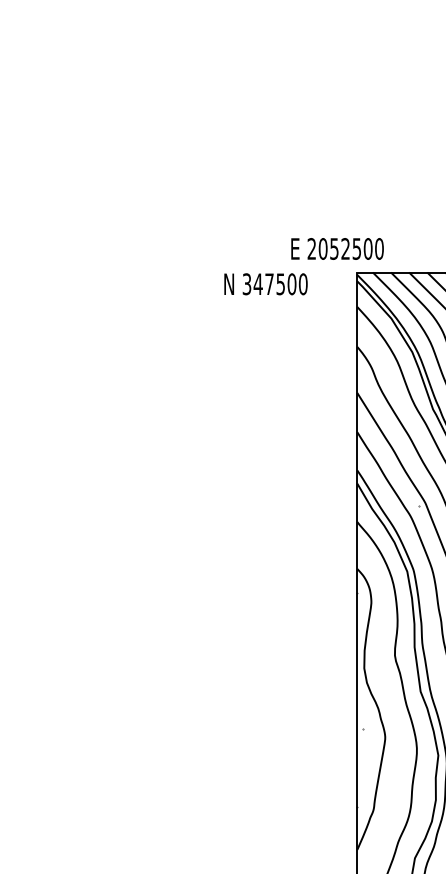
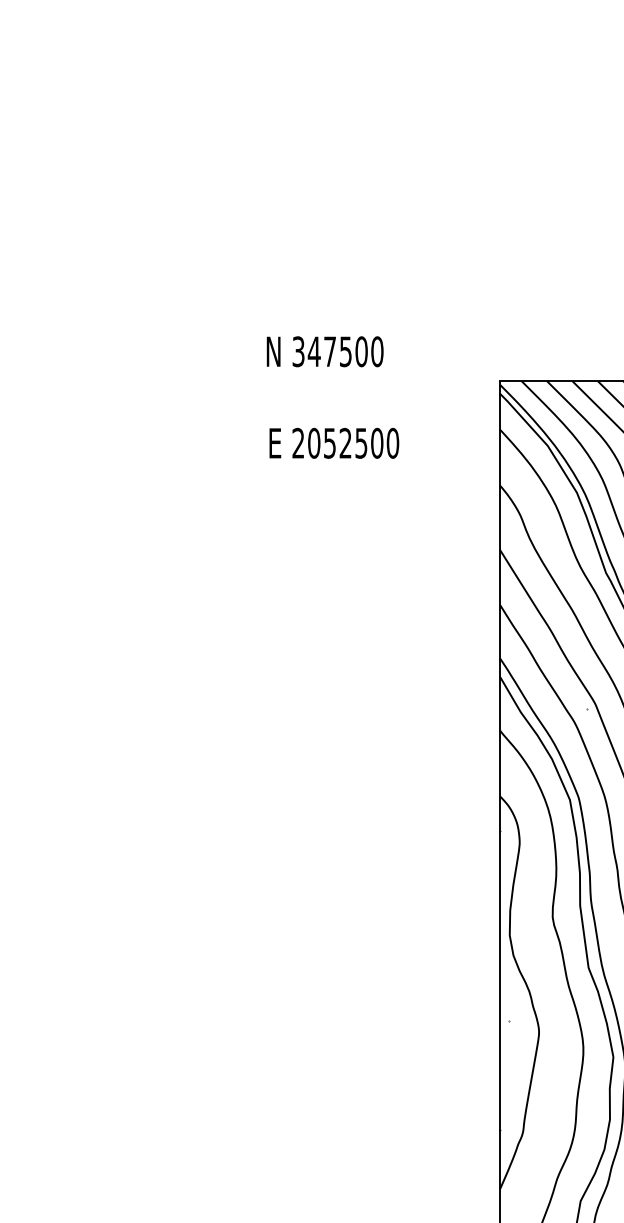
text: (337, 248) -> (334, 442), moved
text: (265, 284) -> (324, 351), moved

